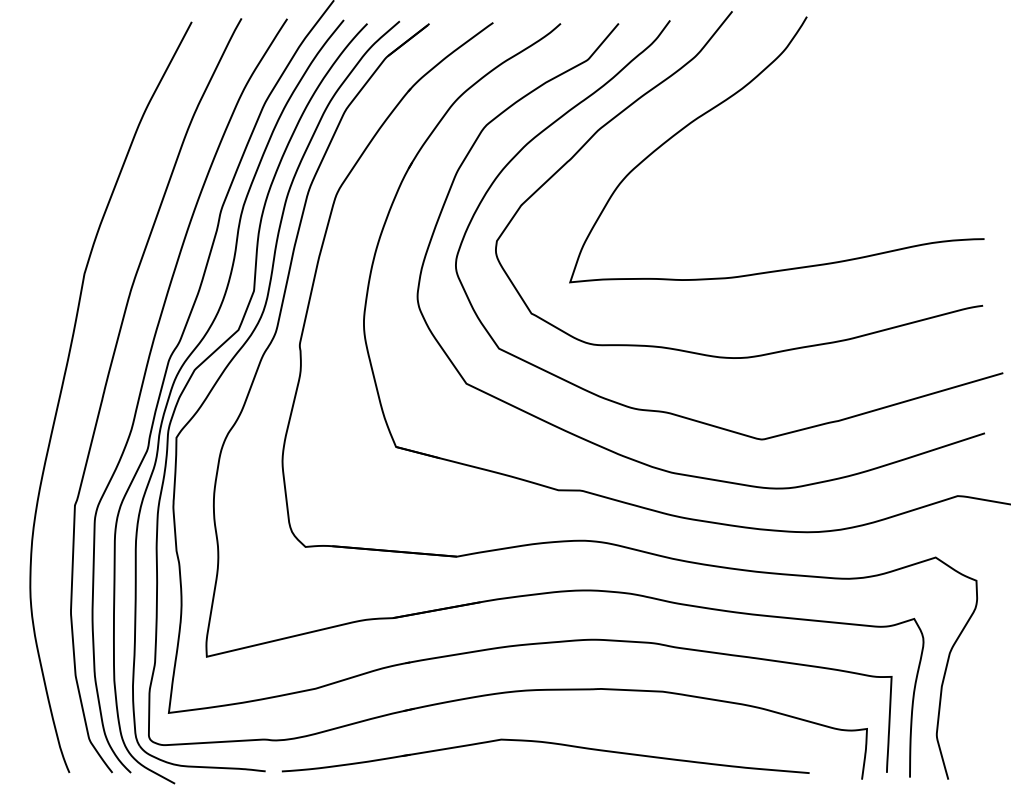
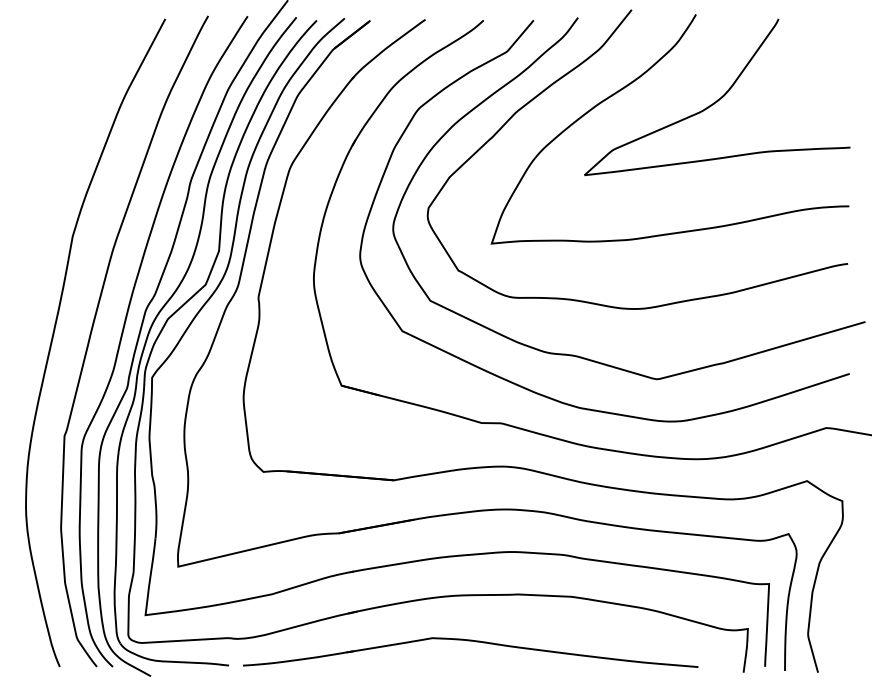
curve: (833, 114) -> (718, 98), added

